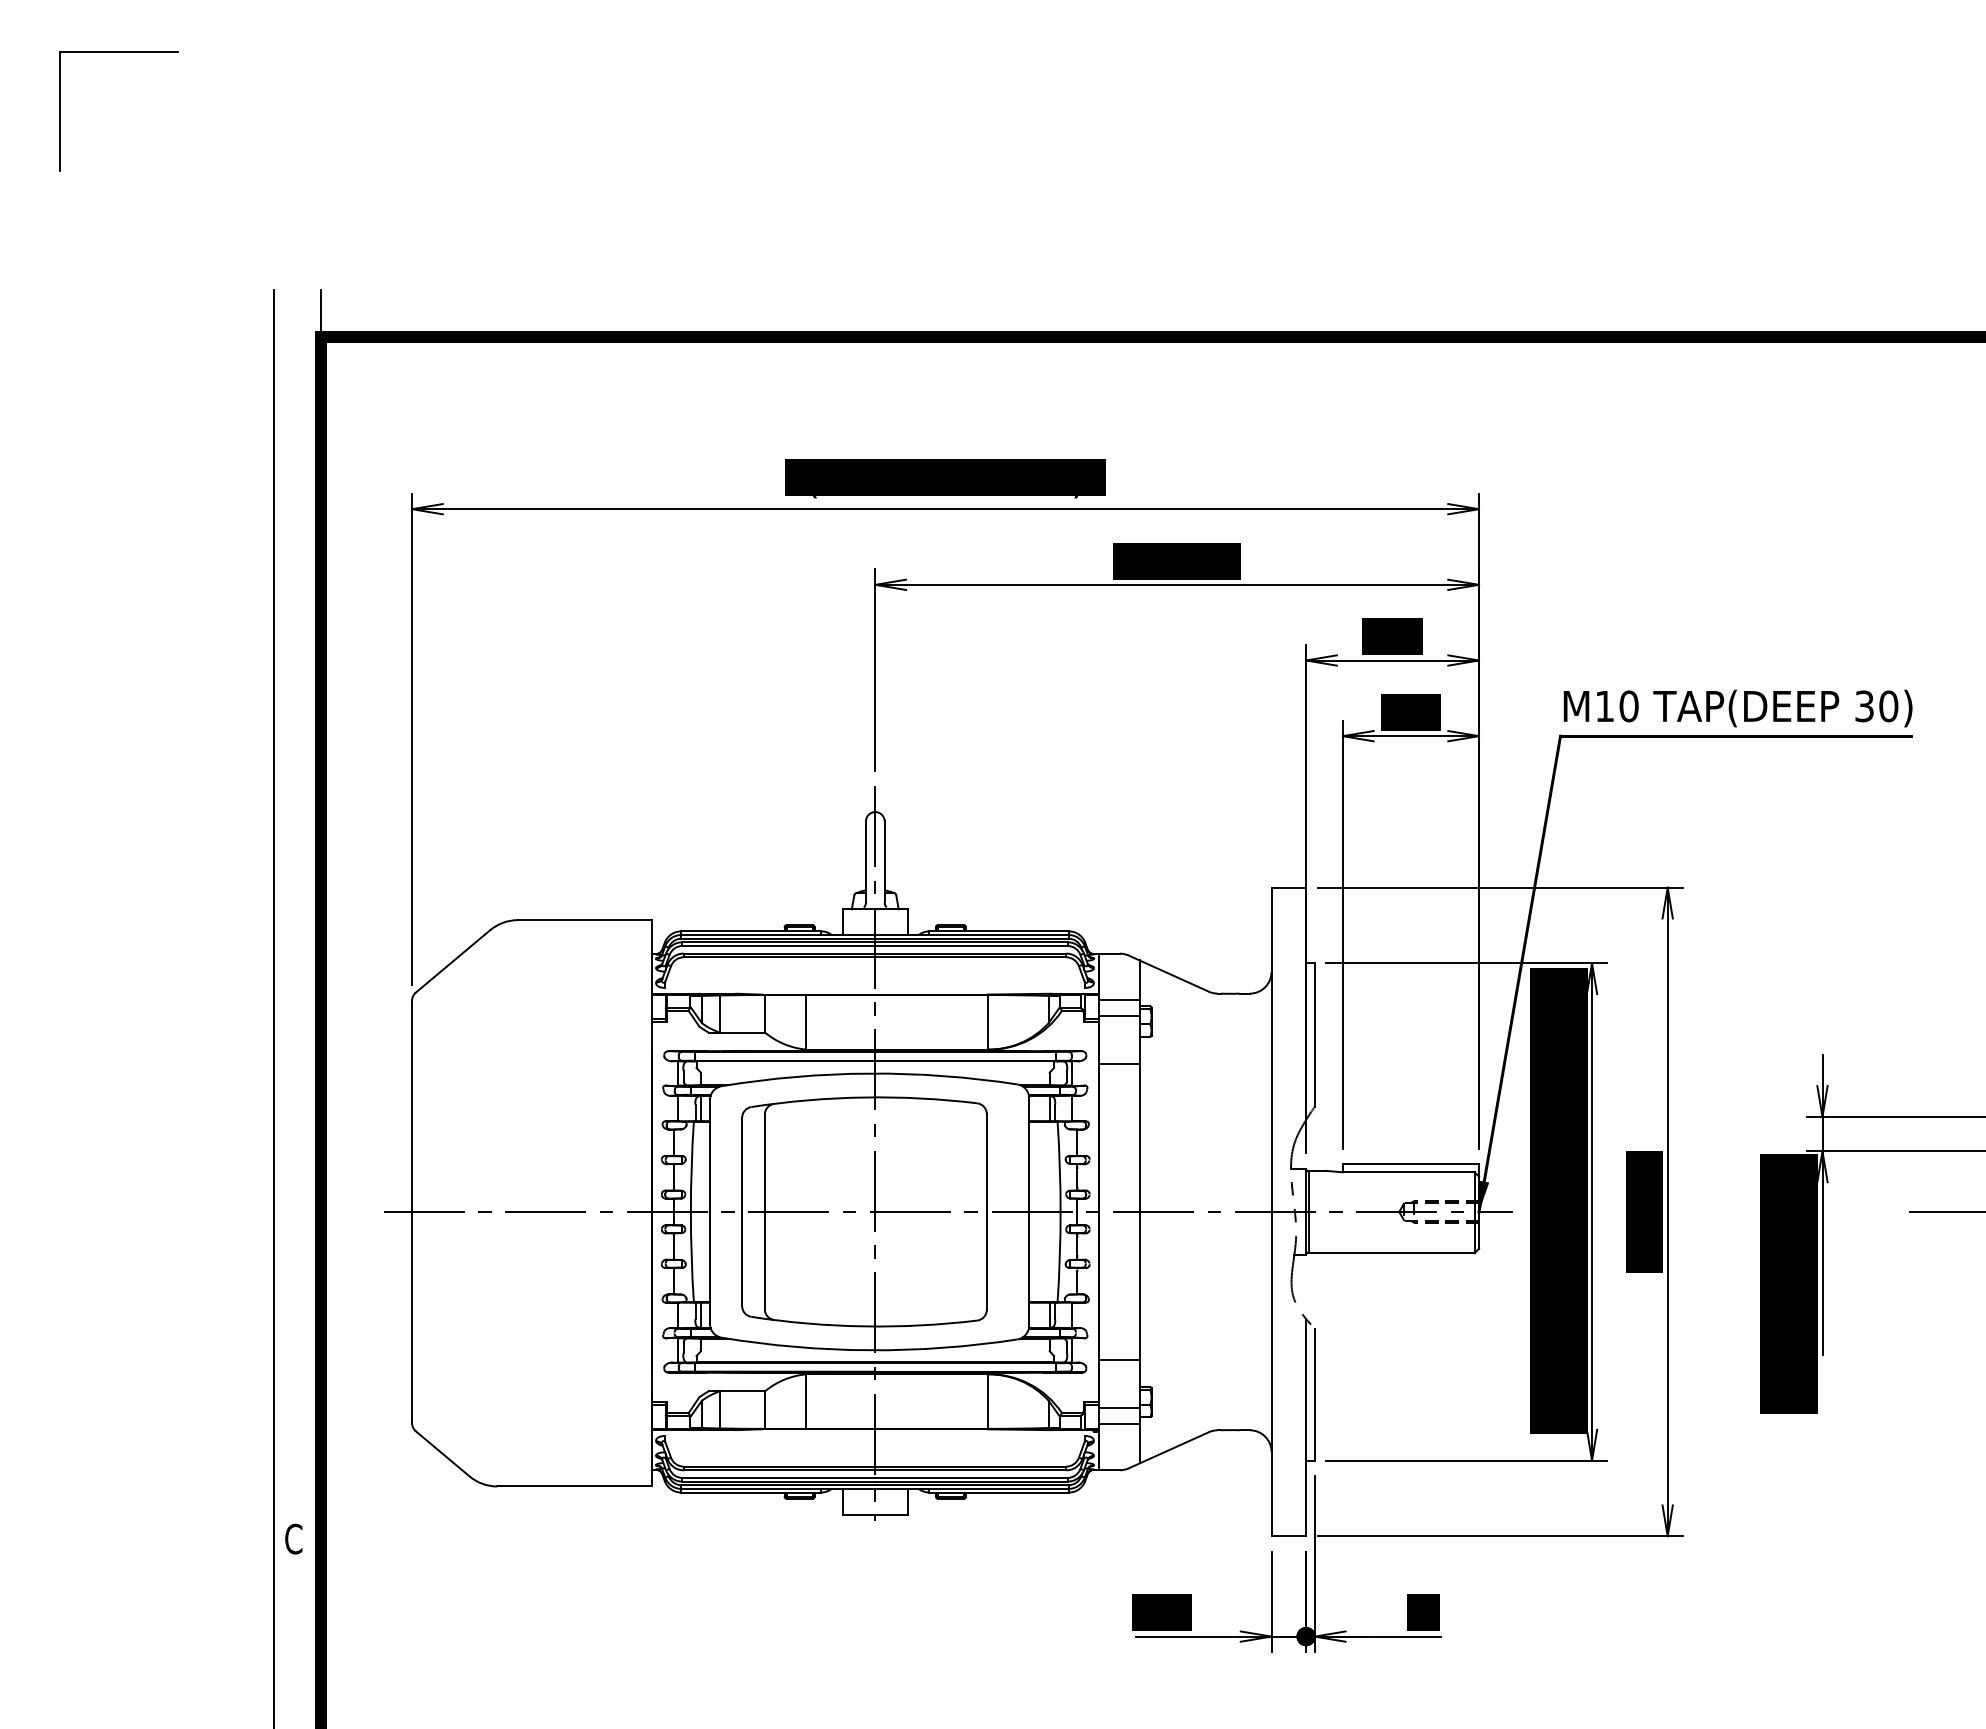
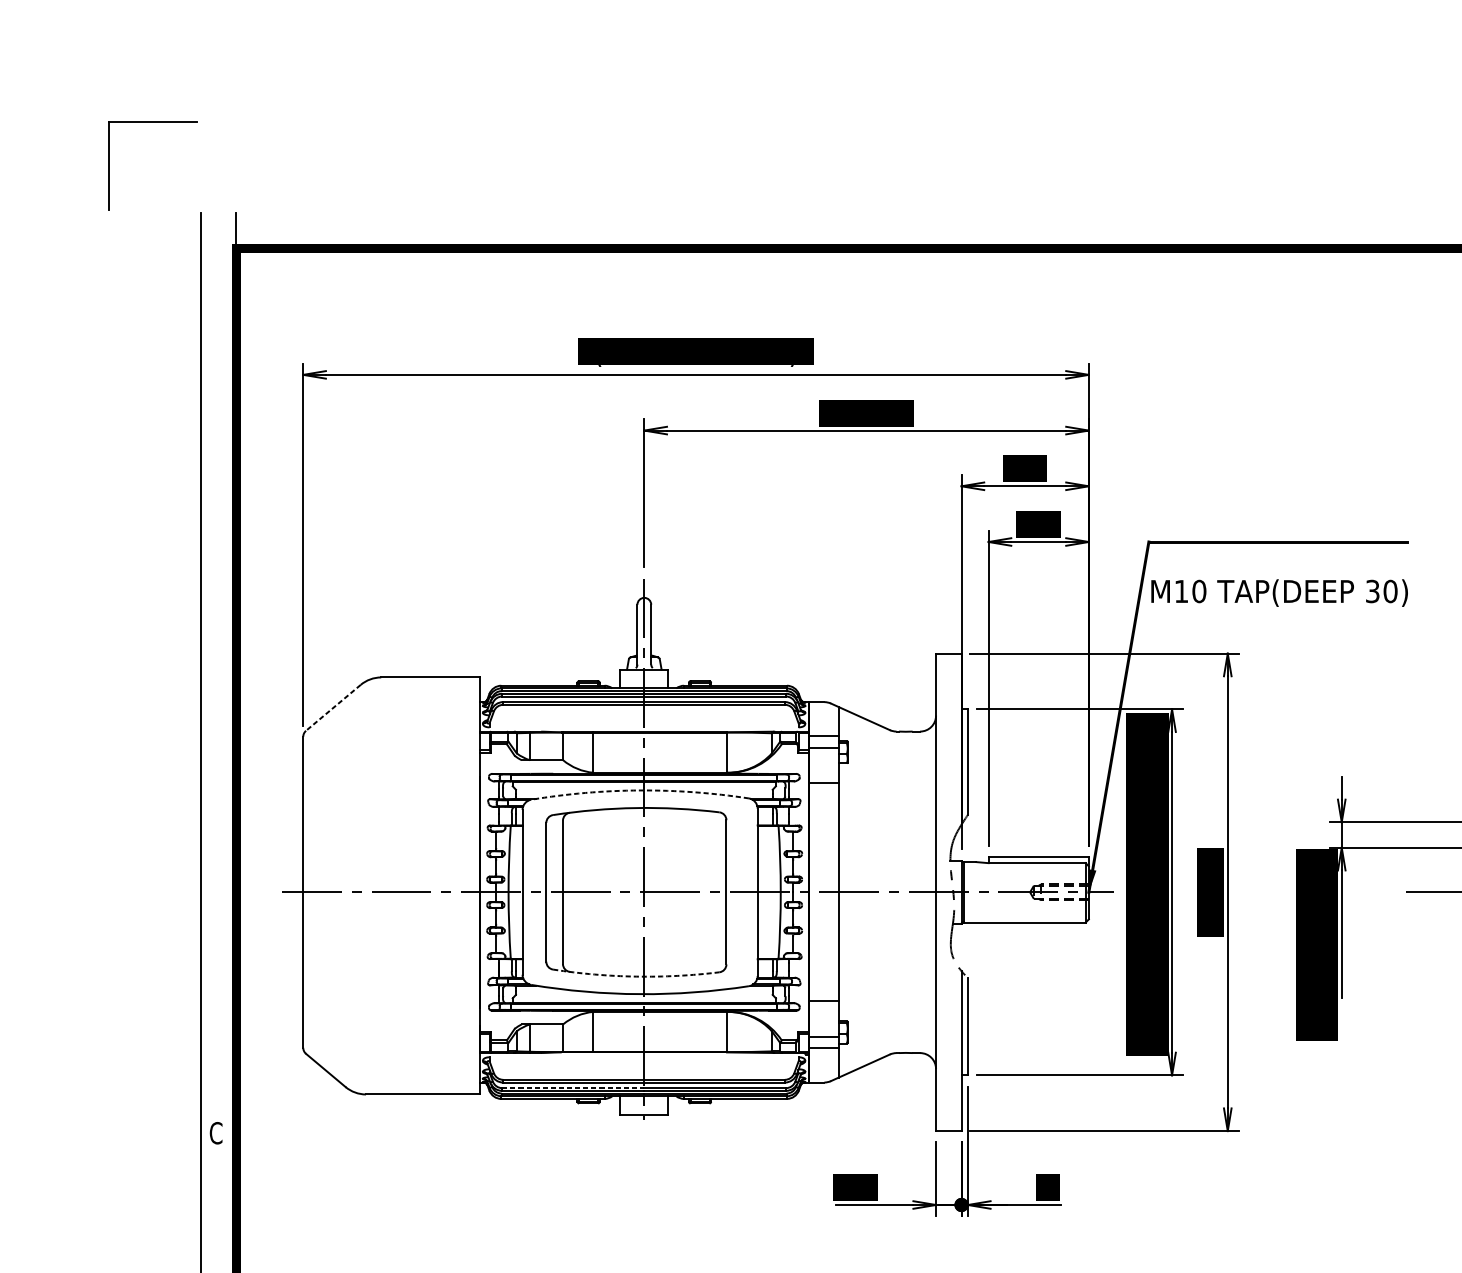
part: (60, 111) -> (109, 166), moved
text: (1737, 708) -> (1279, 593), moved
line: (452, 961) -> (333, 707), solid -> dashed
arc: (869, 1073) -> (640, 790), solid -> dashed
arc: (864, 1326) -> (636, 976), solid -> dashed
line: (779, 1477) -> (573, 1087), solid -> dashed

